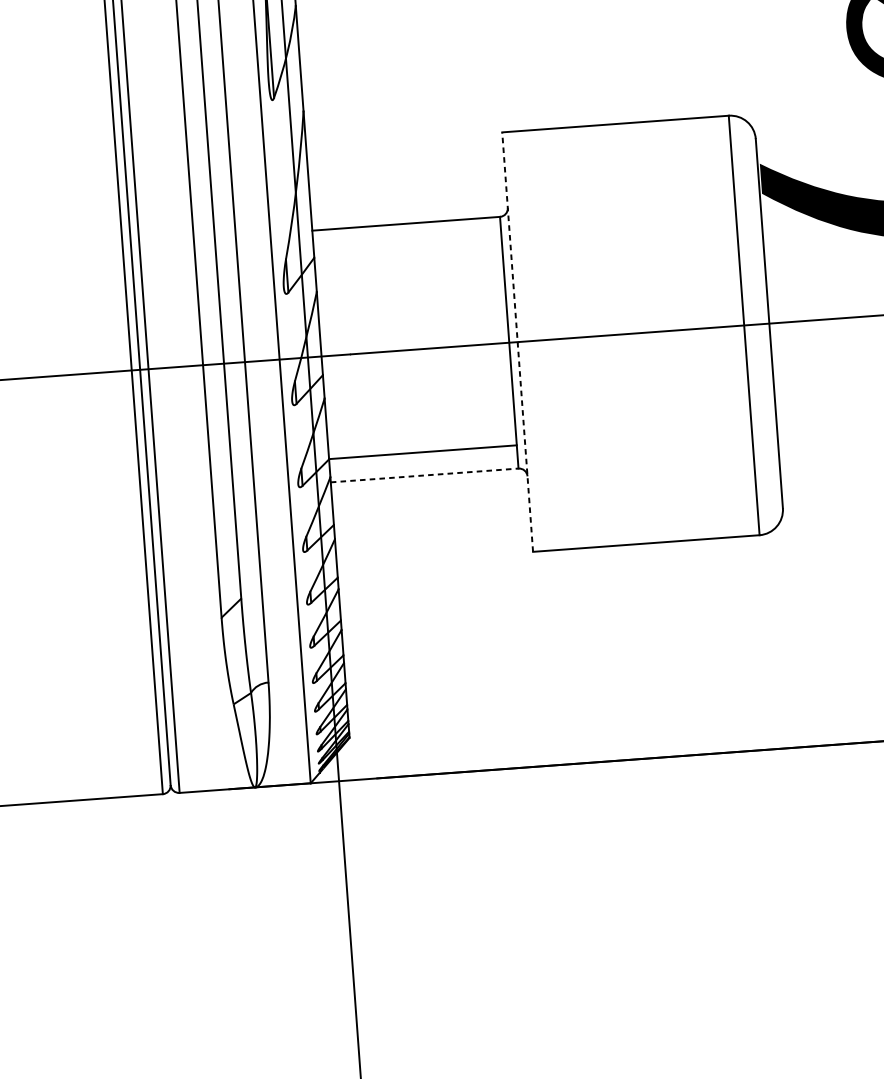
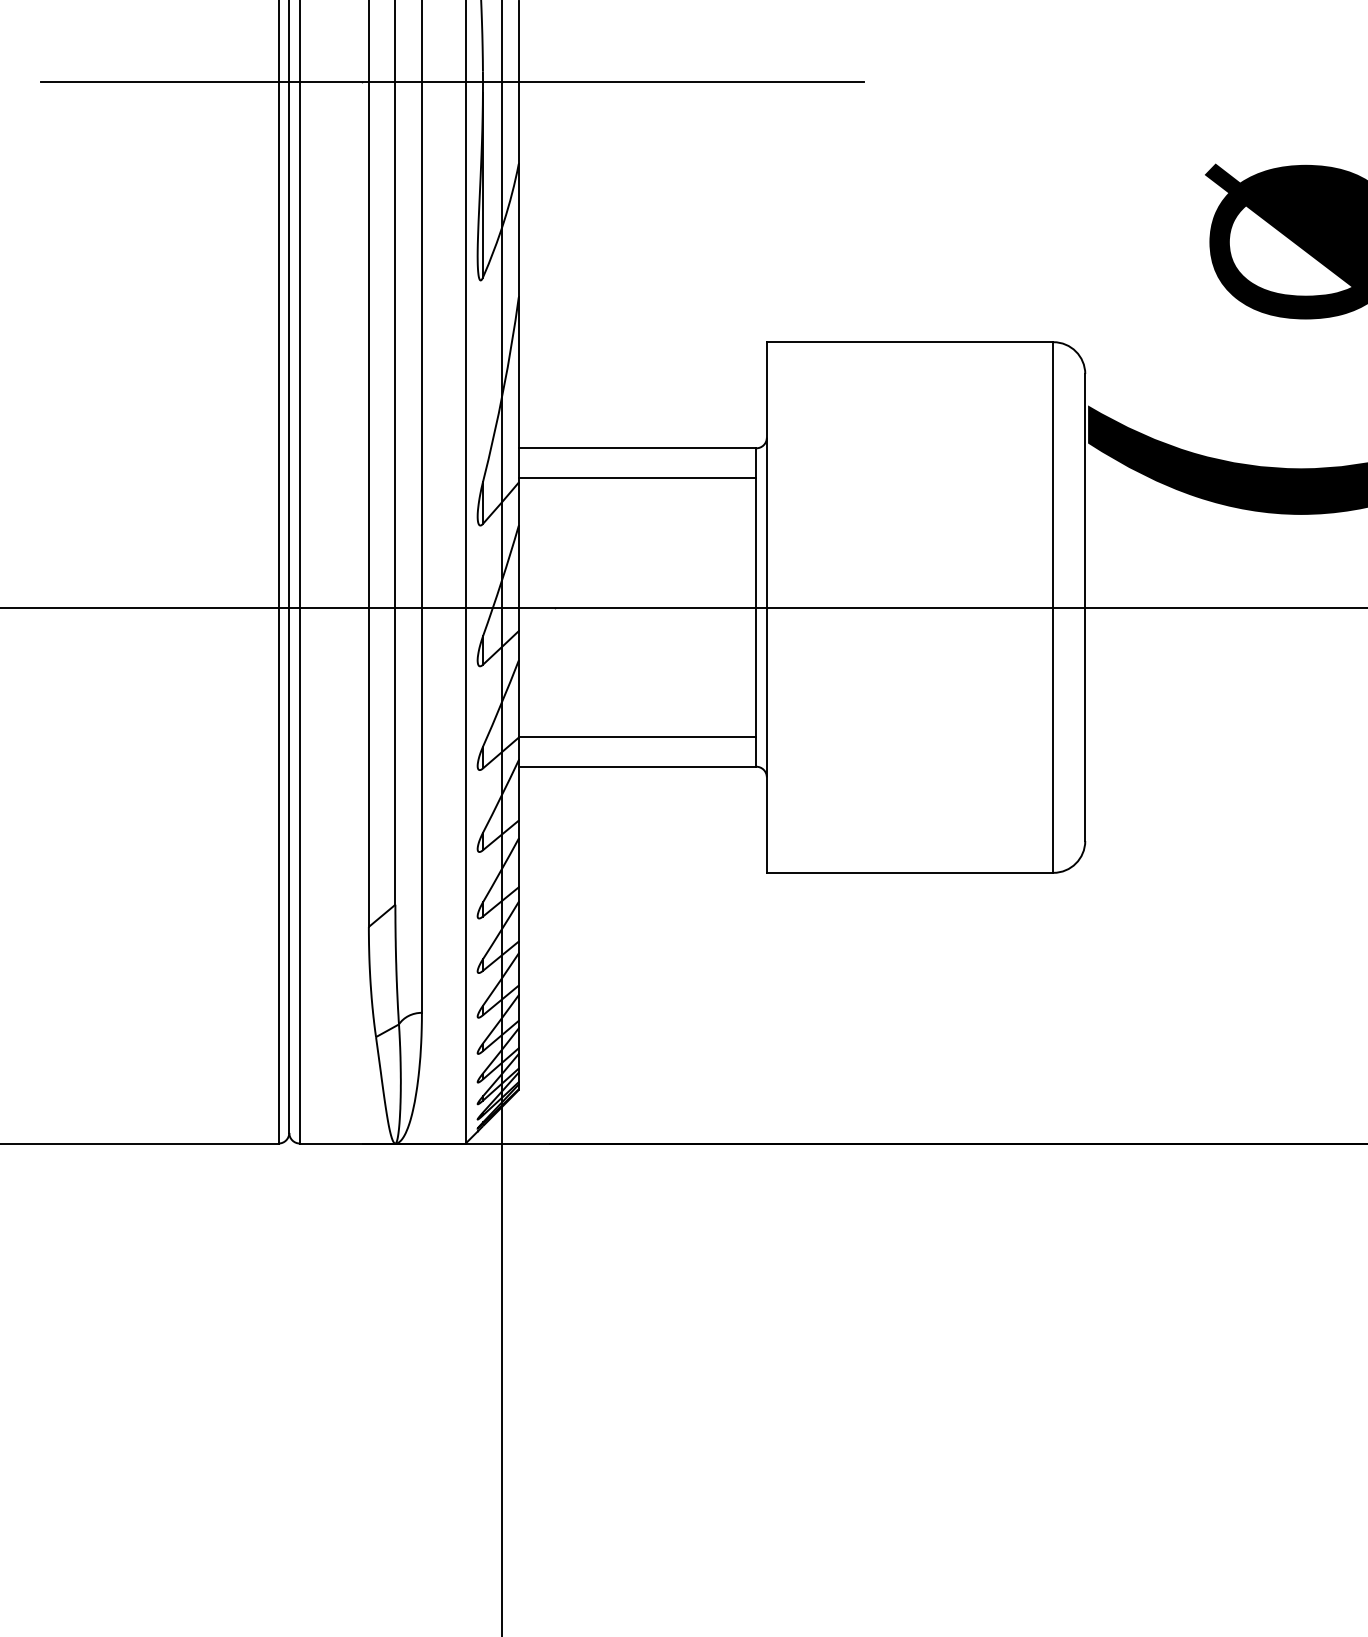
line: (407, 246) -> (637, 477), added
line: (517, 342) -> (766, 607), dashed -> solid
line: (424, 475) -> (637, 766), dashed -> solid

